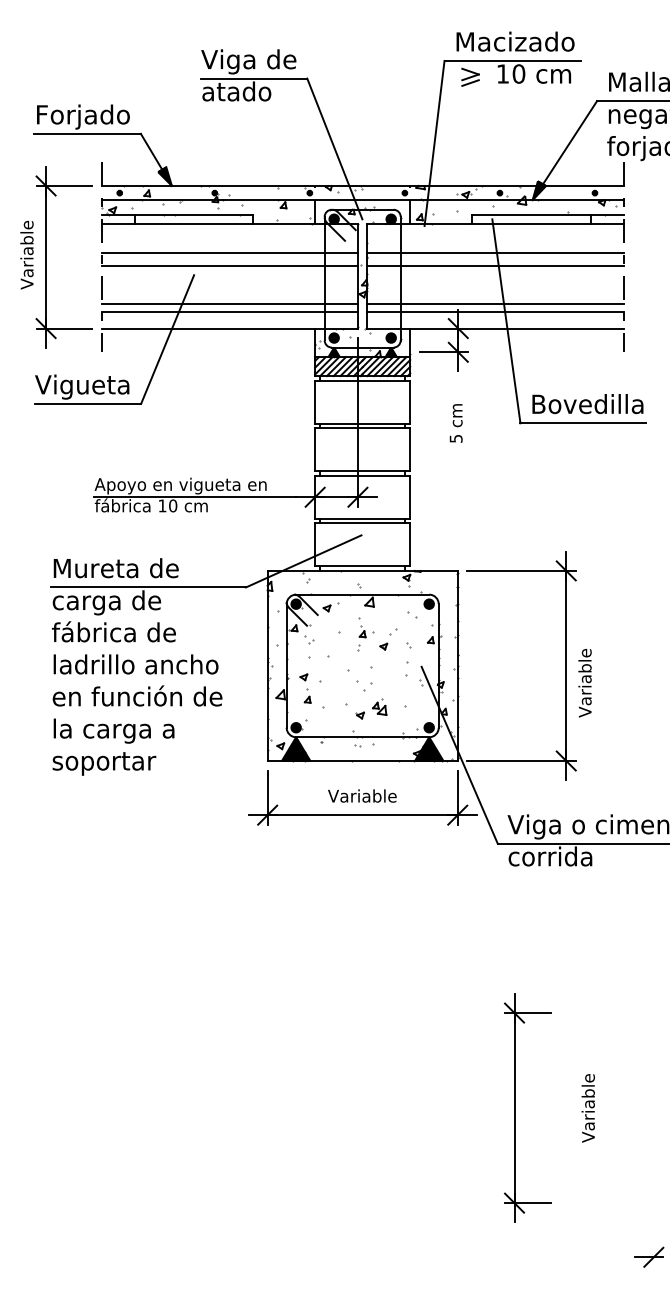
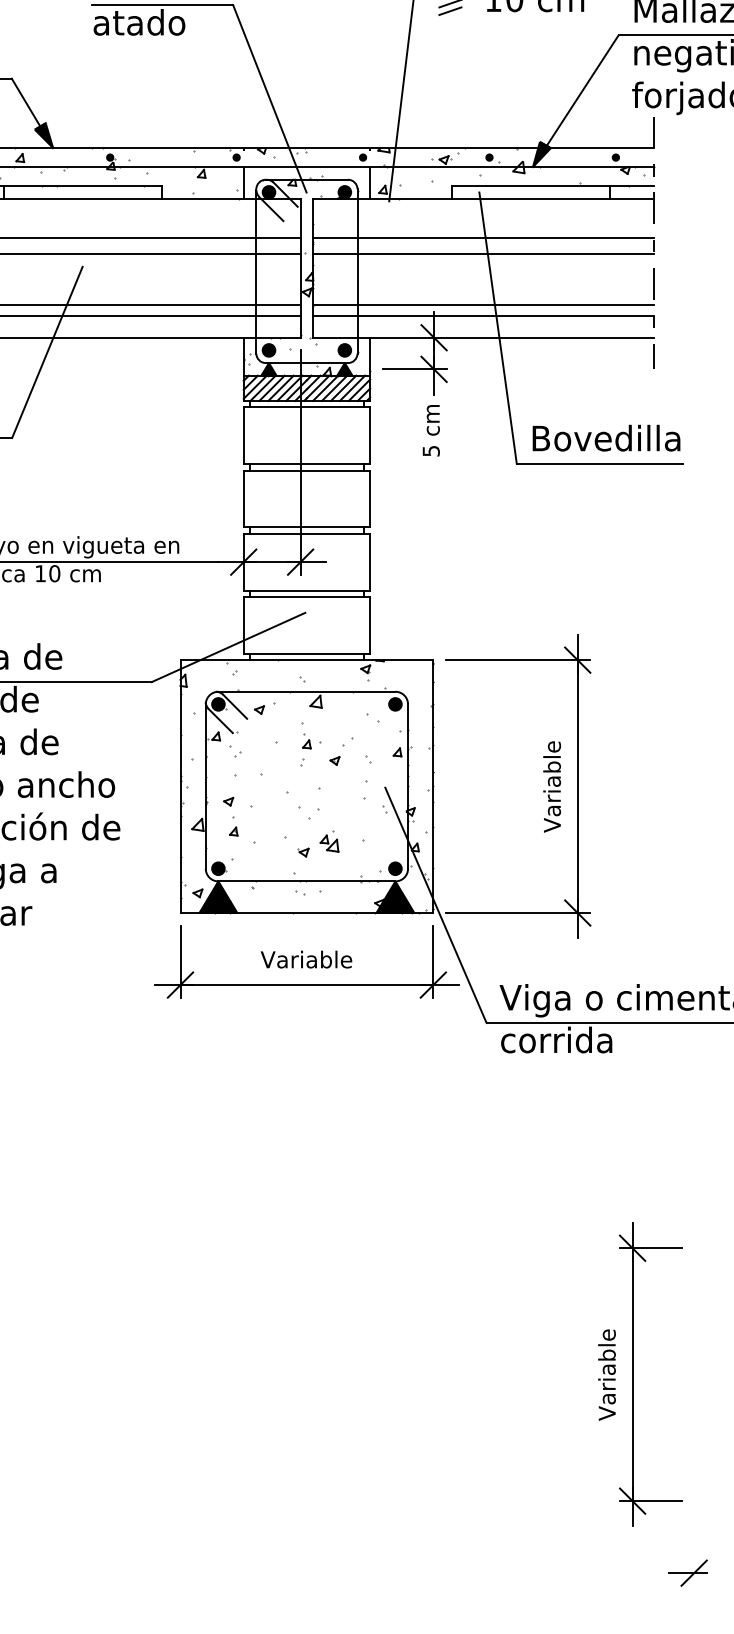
text: (455, 423) -> (430, 430), moved
text: (584, 683) -> (551, 787), moved
part: (515, 1107) -> (633, 1373), moved

